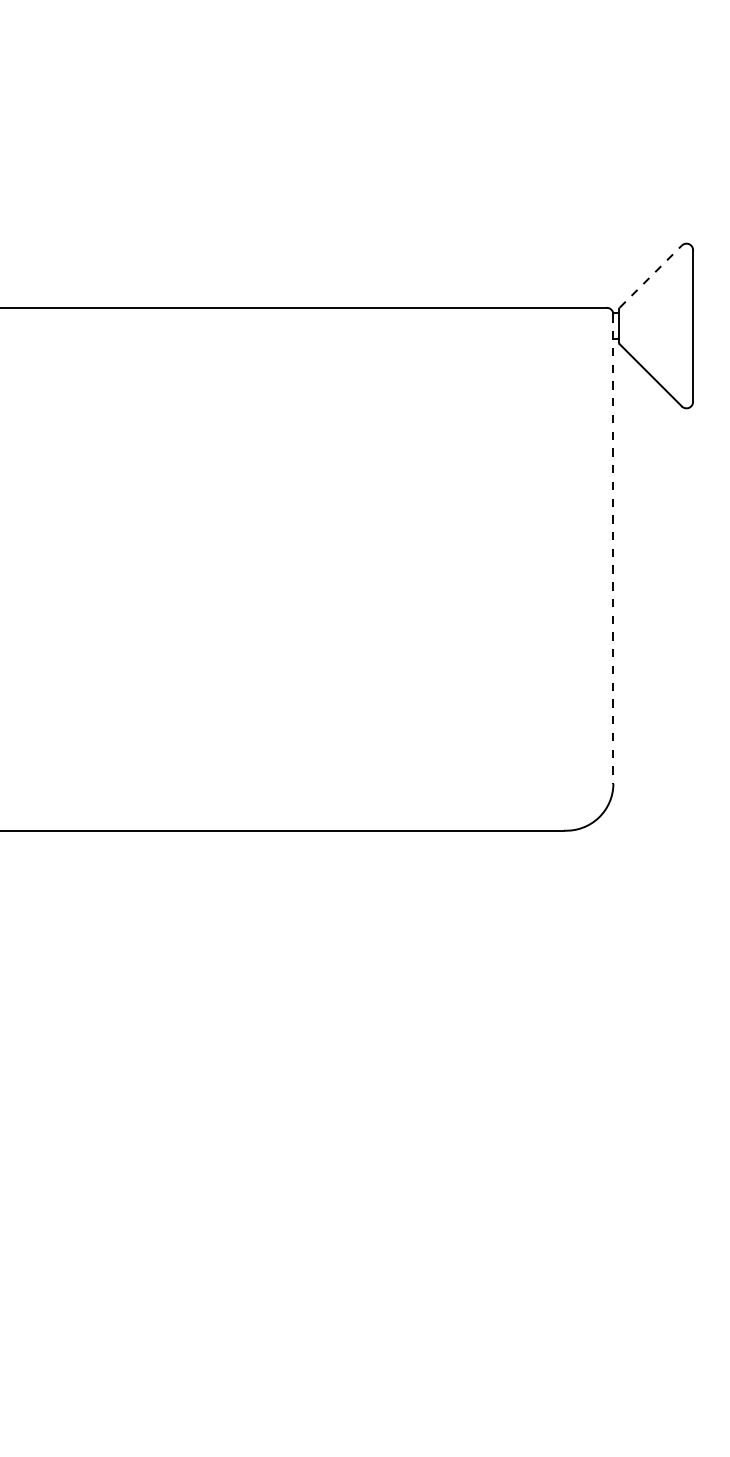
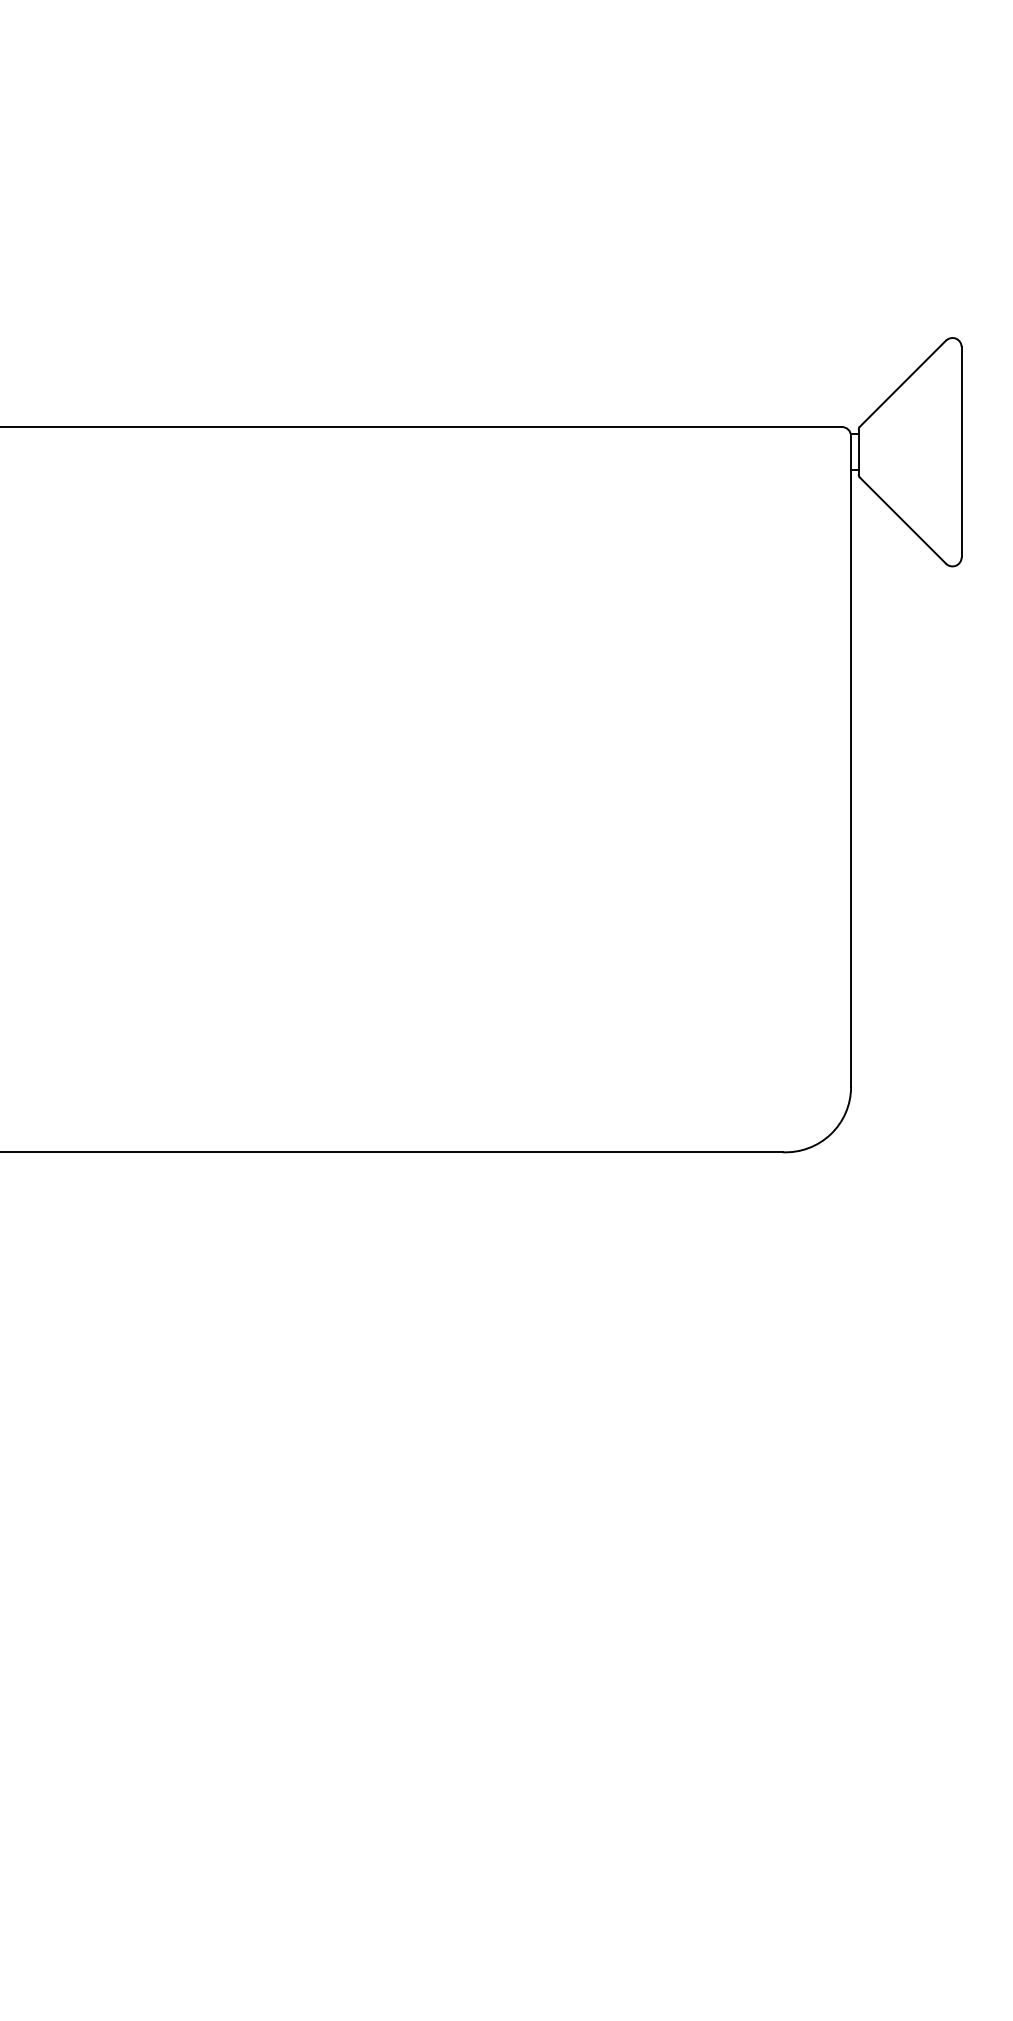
line: (650, 276) -> (902, 383), dashed -> solid
line: (613, 549) -> (851, 762), dashed -> solid

